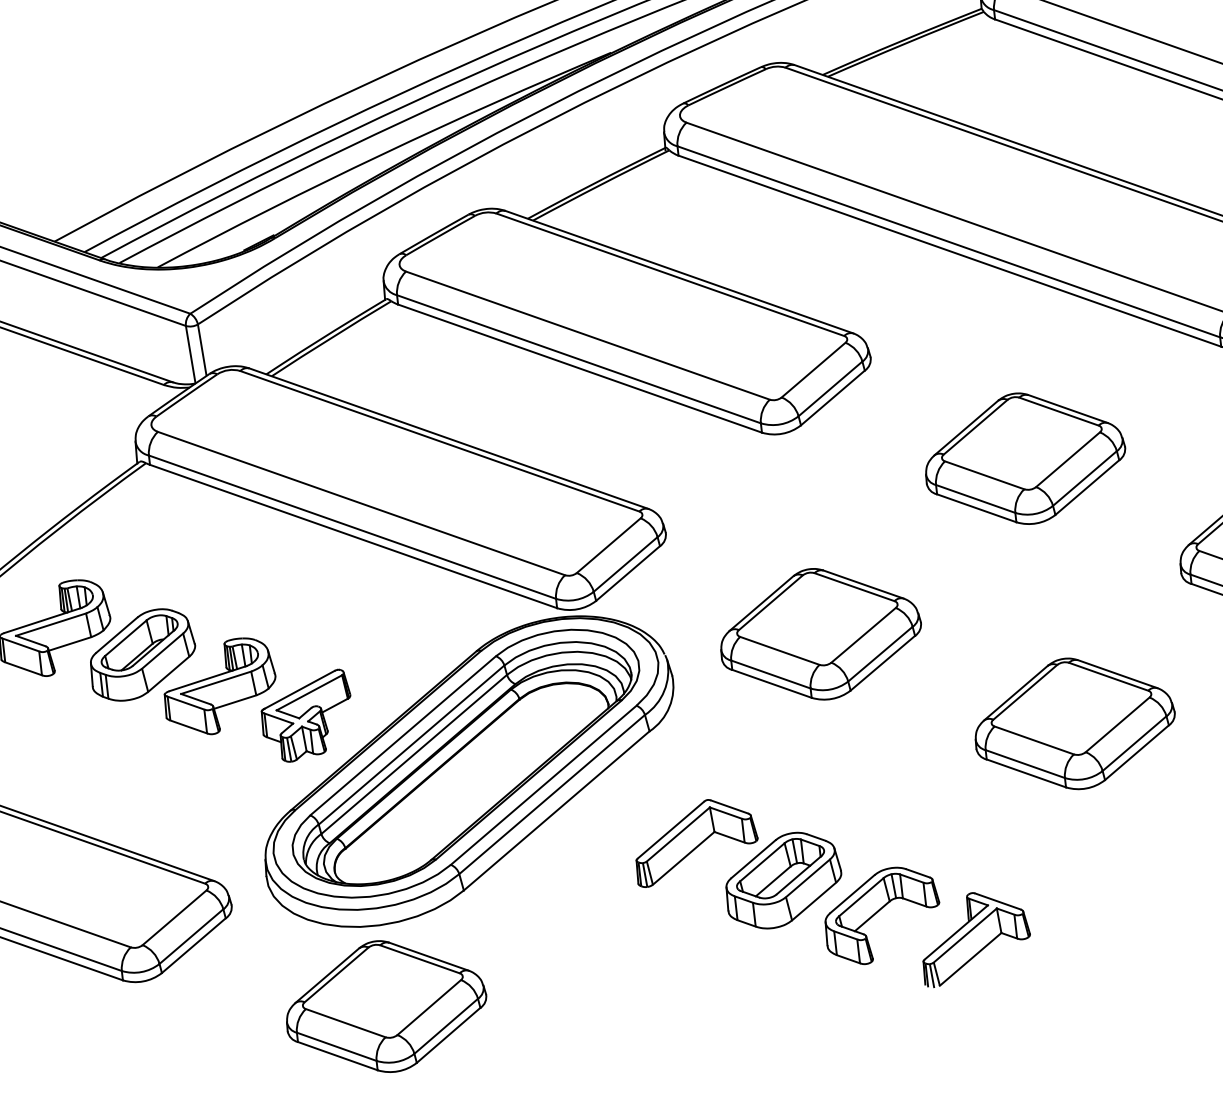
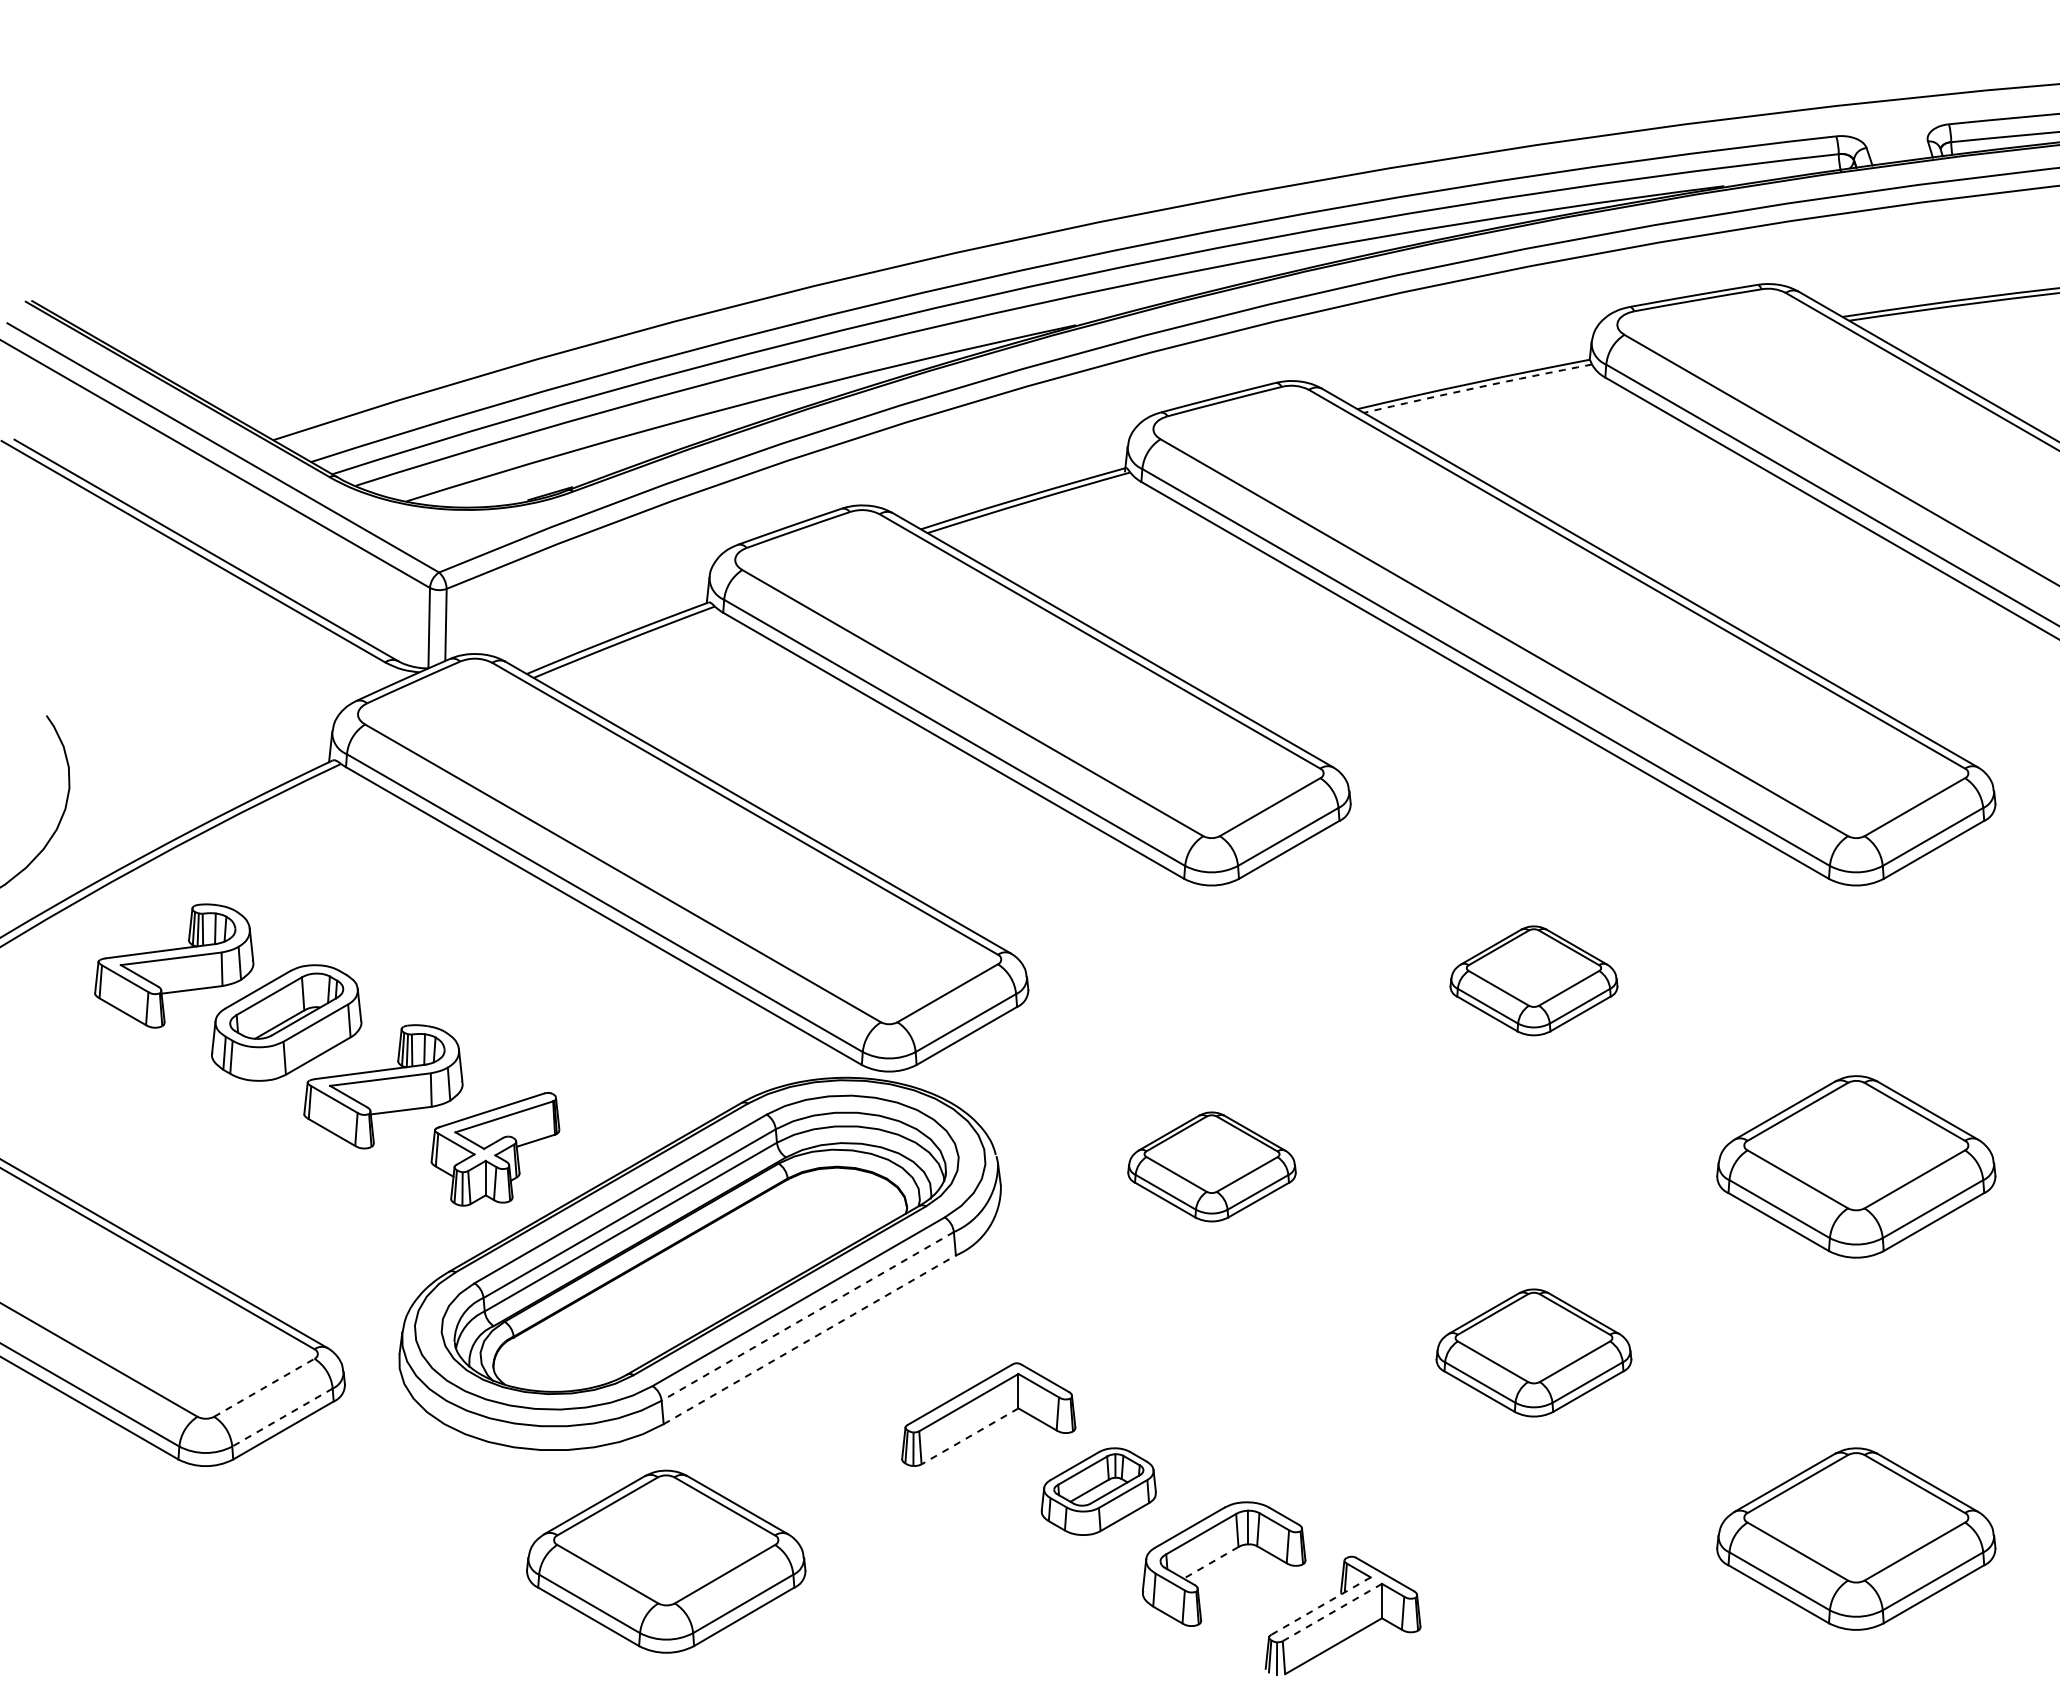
arc: (905, 43) -> (1477, 387), solid -> dashed
part: (1024, 458) -> (1533, 980), size x0.6
part: (819, 633) -> (1211, 1166), size x0.6
part: (1073, 723) -> (1533, 1352), size x0.7
line: (551, 794) -> (807, 1316), solid -> dashed
line: (556, 810) -> (809, 1339), solid -> dashed
line: (684, 858) -> (970, 1436), solid -> dashed
part: (782, 880) -> (1098, 1491), size x0.7
line: (872, 916) -> (1211, 1562), solid -> dashed
line: (174, 917) -> (264, 1387), solid -> dashed
line: (956, 931) -> (1321, 1605), solid -> dashed
line: (964, 935) -> (1331, 1612), solid -> dashed
line: (191, 936) -> (282, 1417), solid -> dashed
part: (385, 1006) -> (666, 1561), moved

